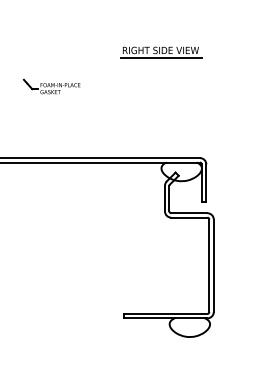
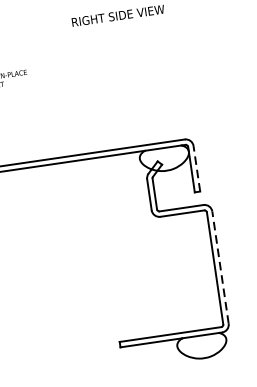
line: (161, 57) -> (120, 24), removed
line: (206, 183) -> (197, 169), solid -> dashed
line: (213, 265) -> (220, 267), solid -> dashed

